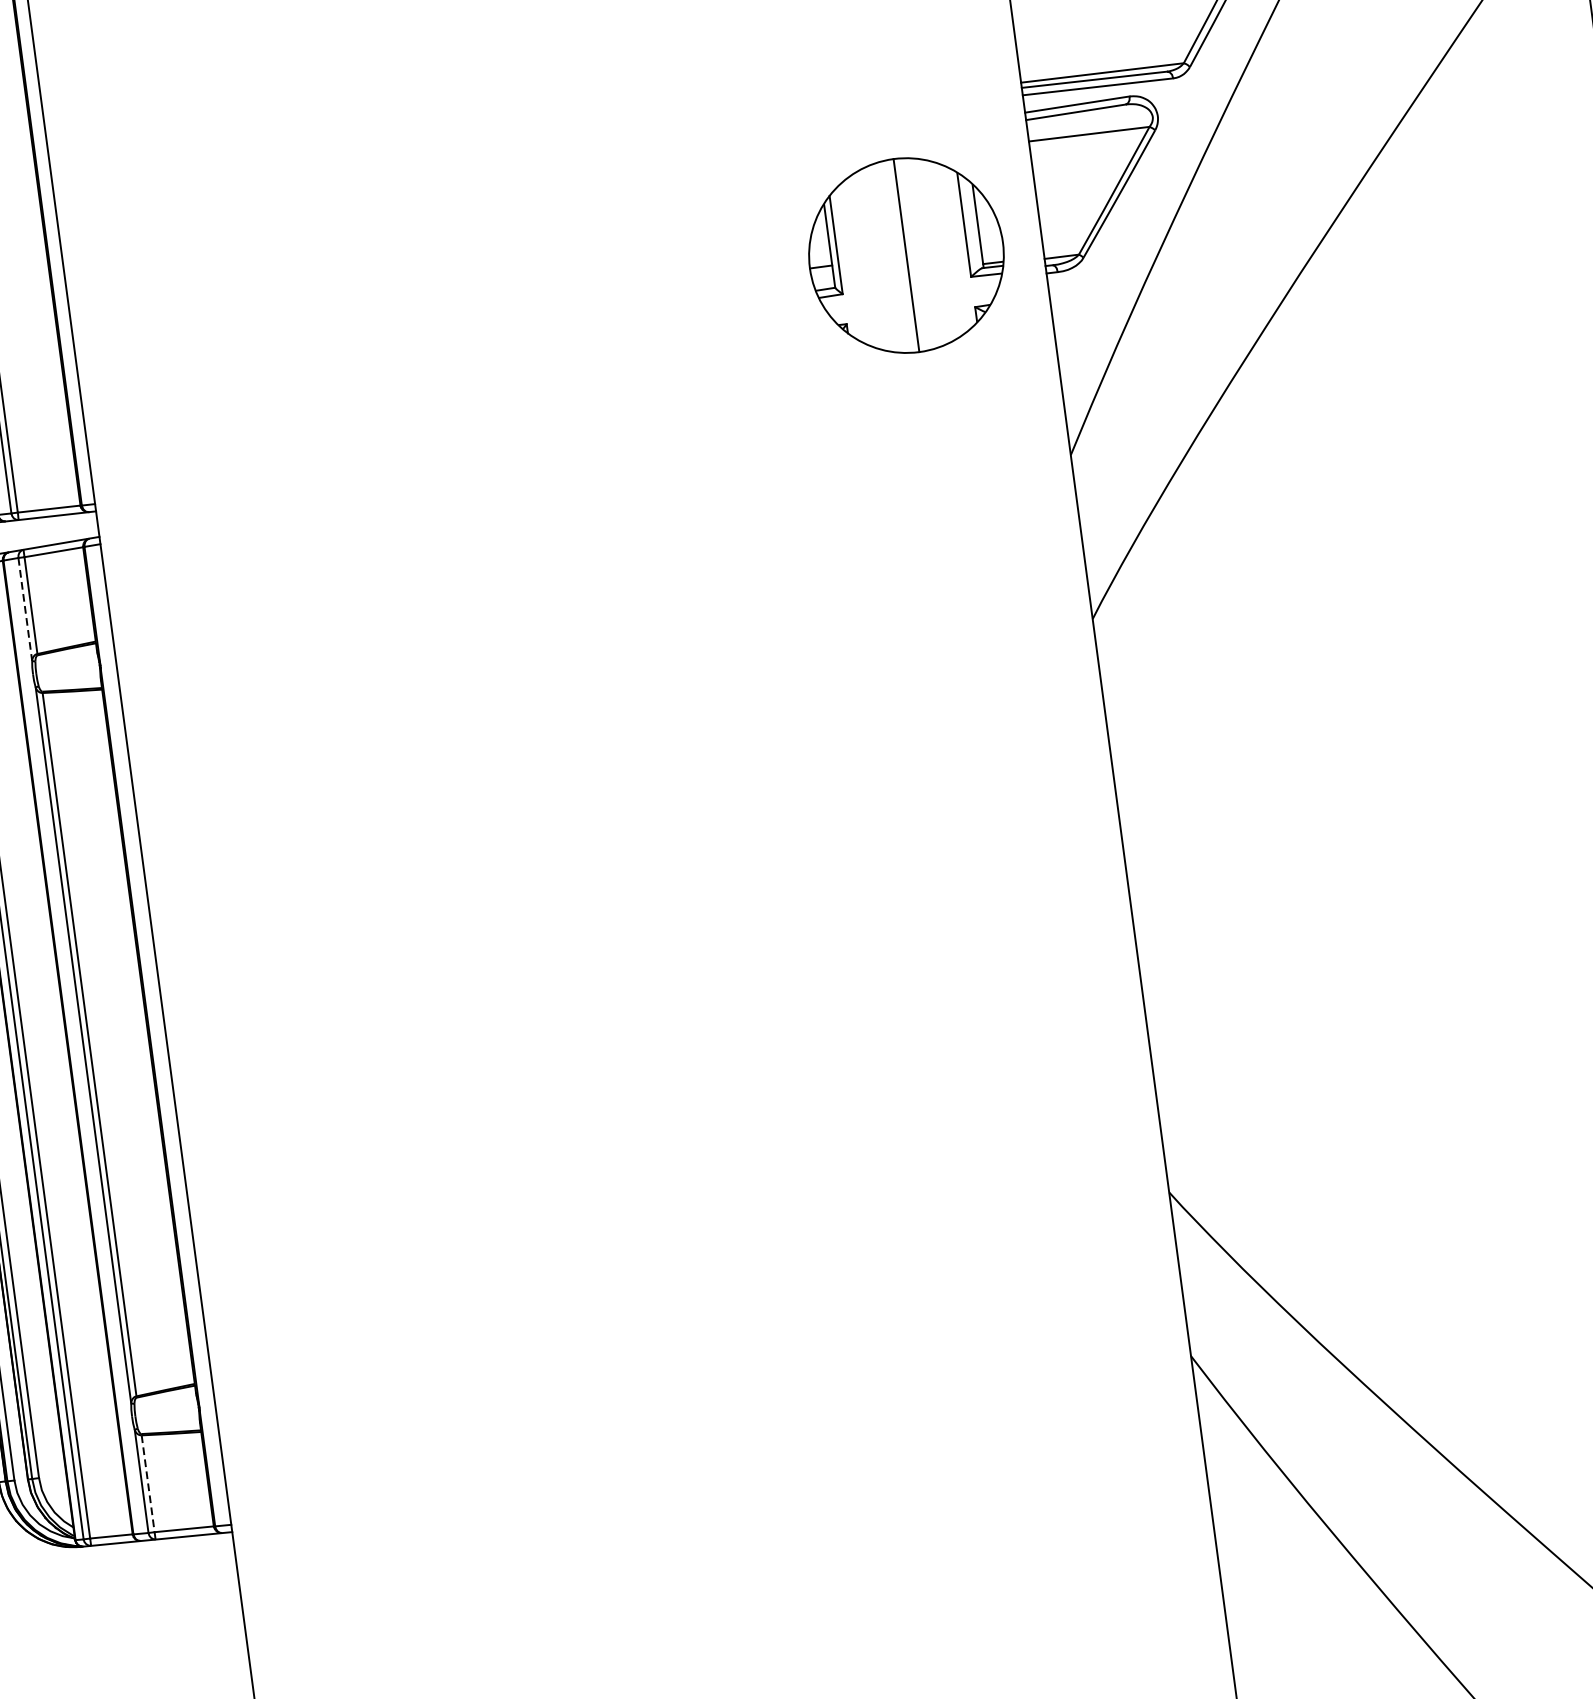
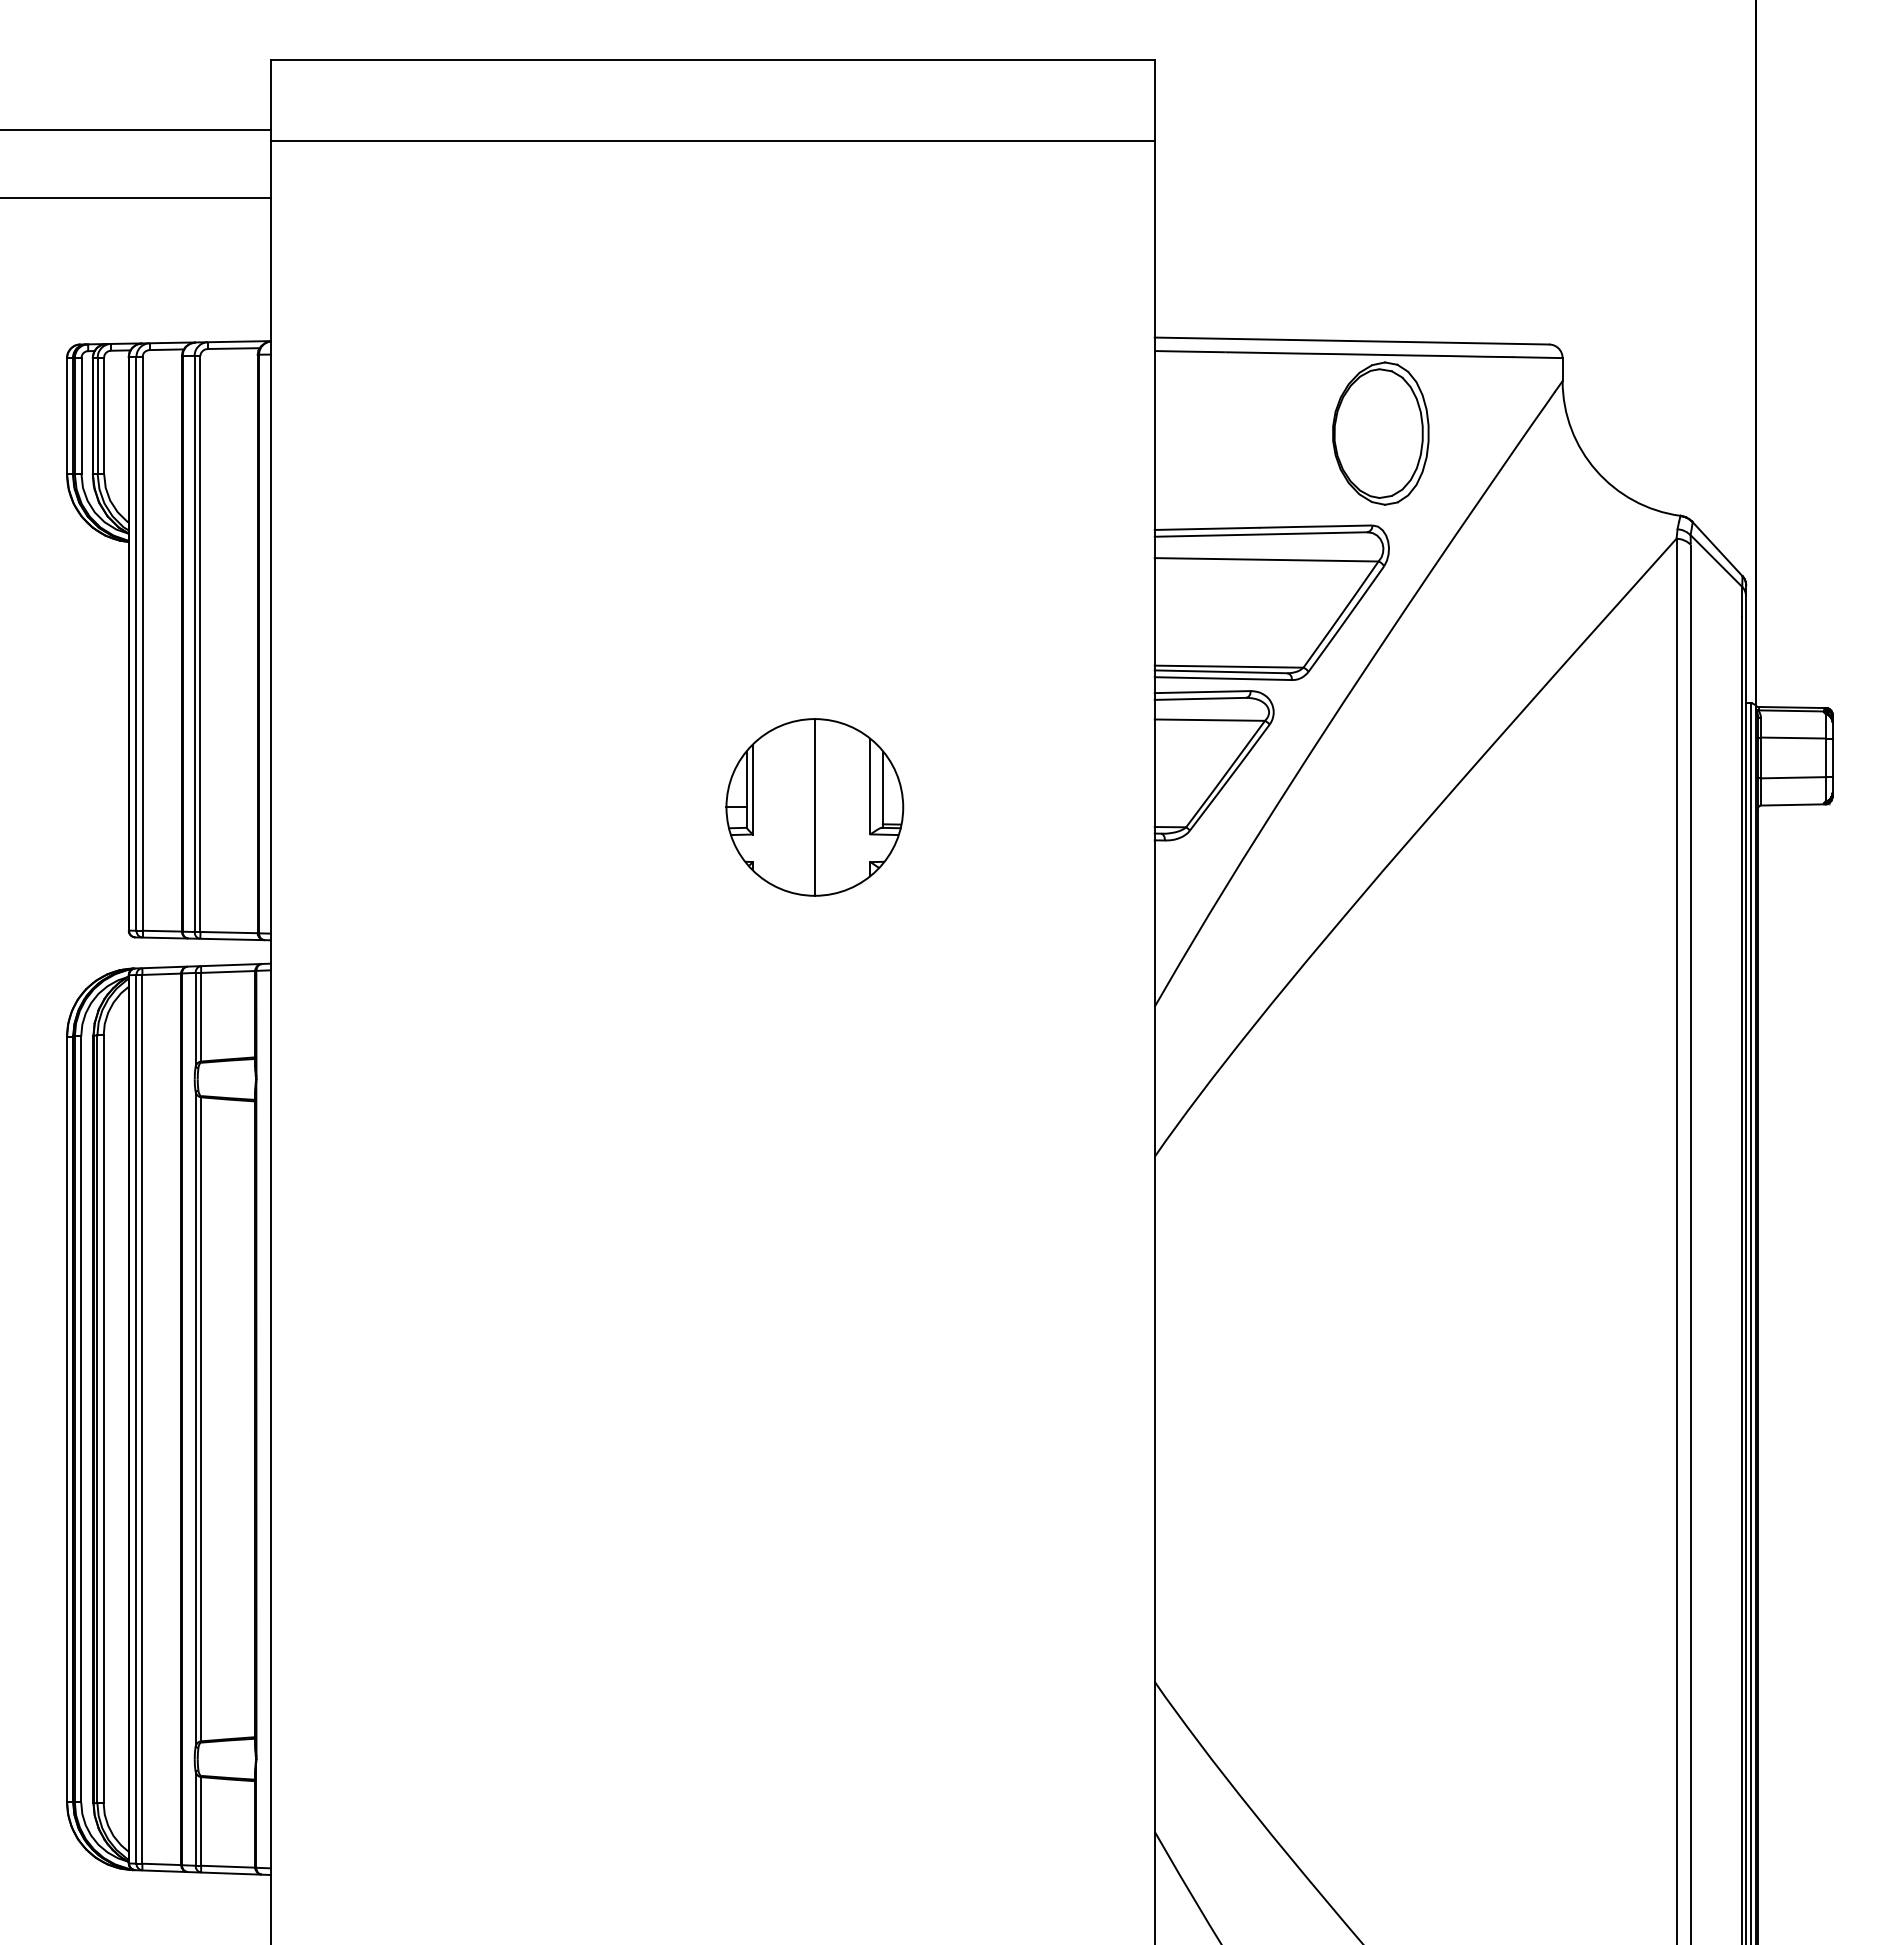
part: (906, 255) -> (814, 807), moved
line: (25, 609) -> (195, 1020), dashed -> solid
line: (148, 1483) -> (201, 1821), dashed -> solid

